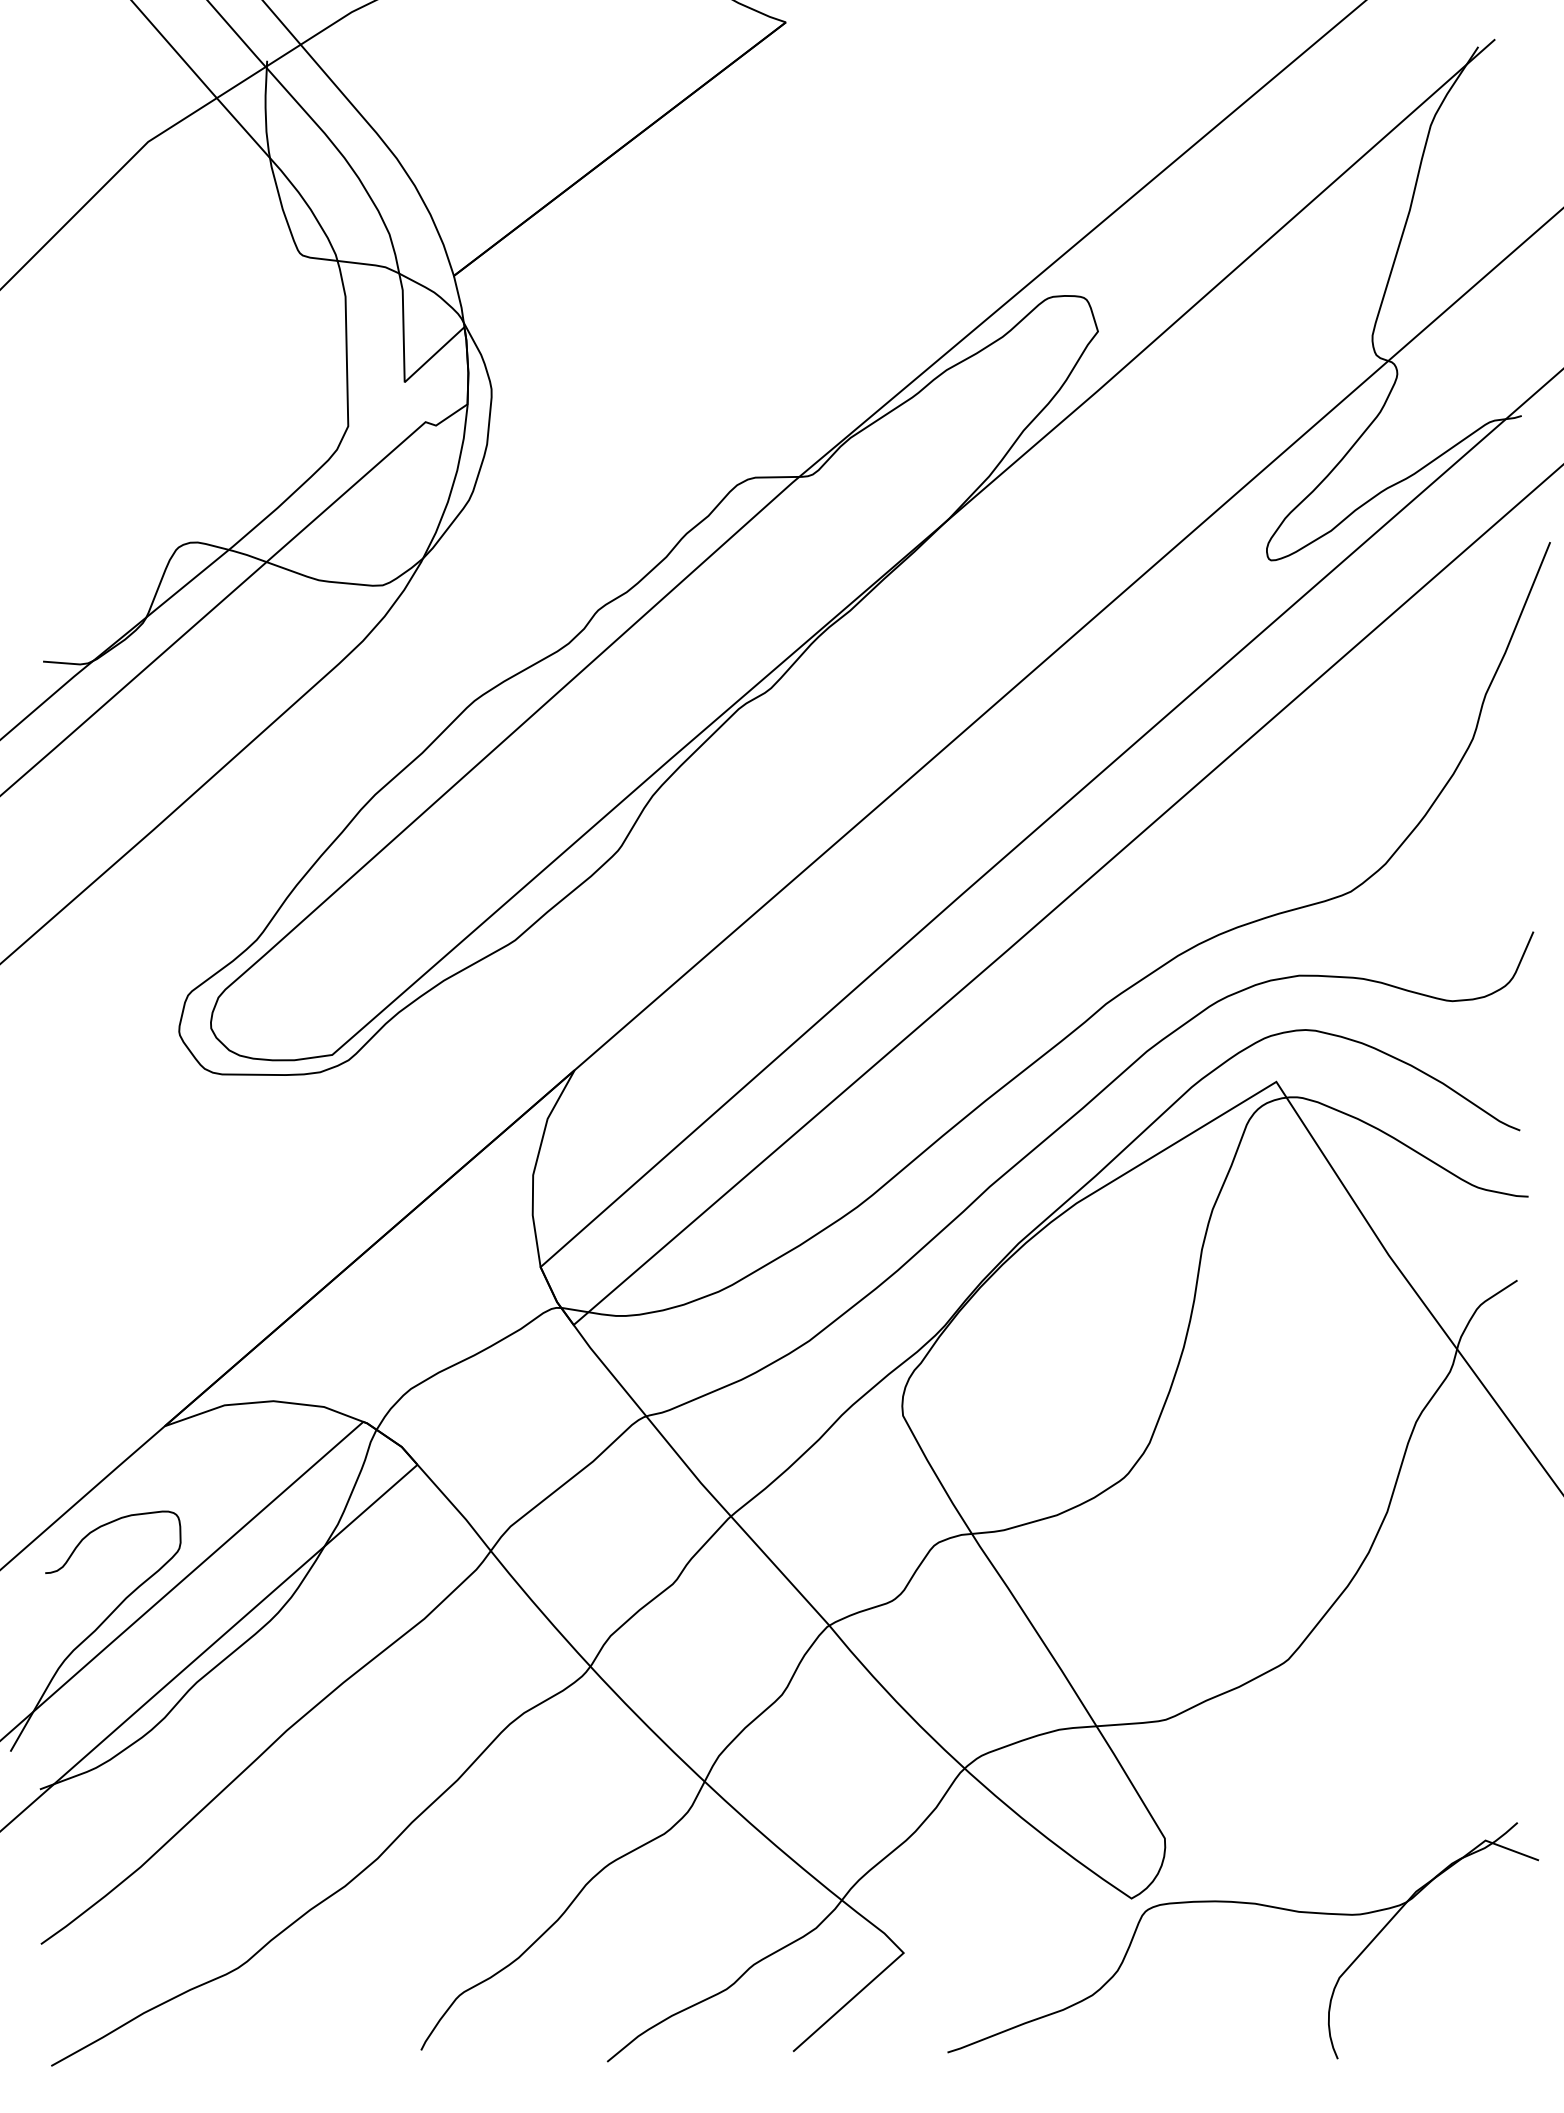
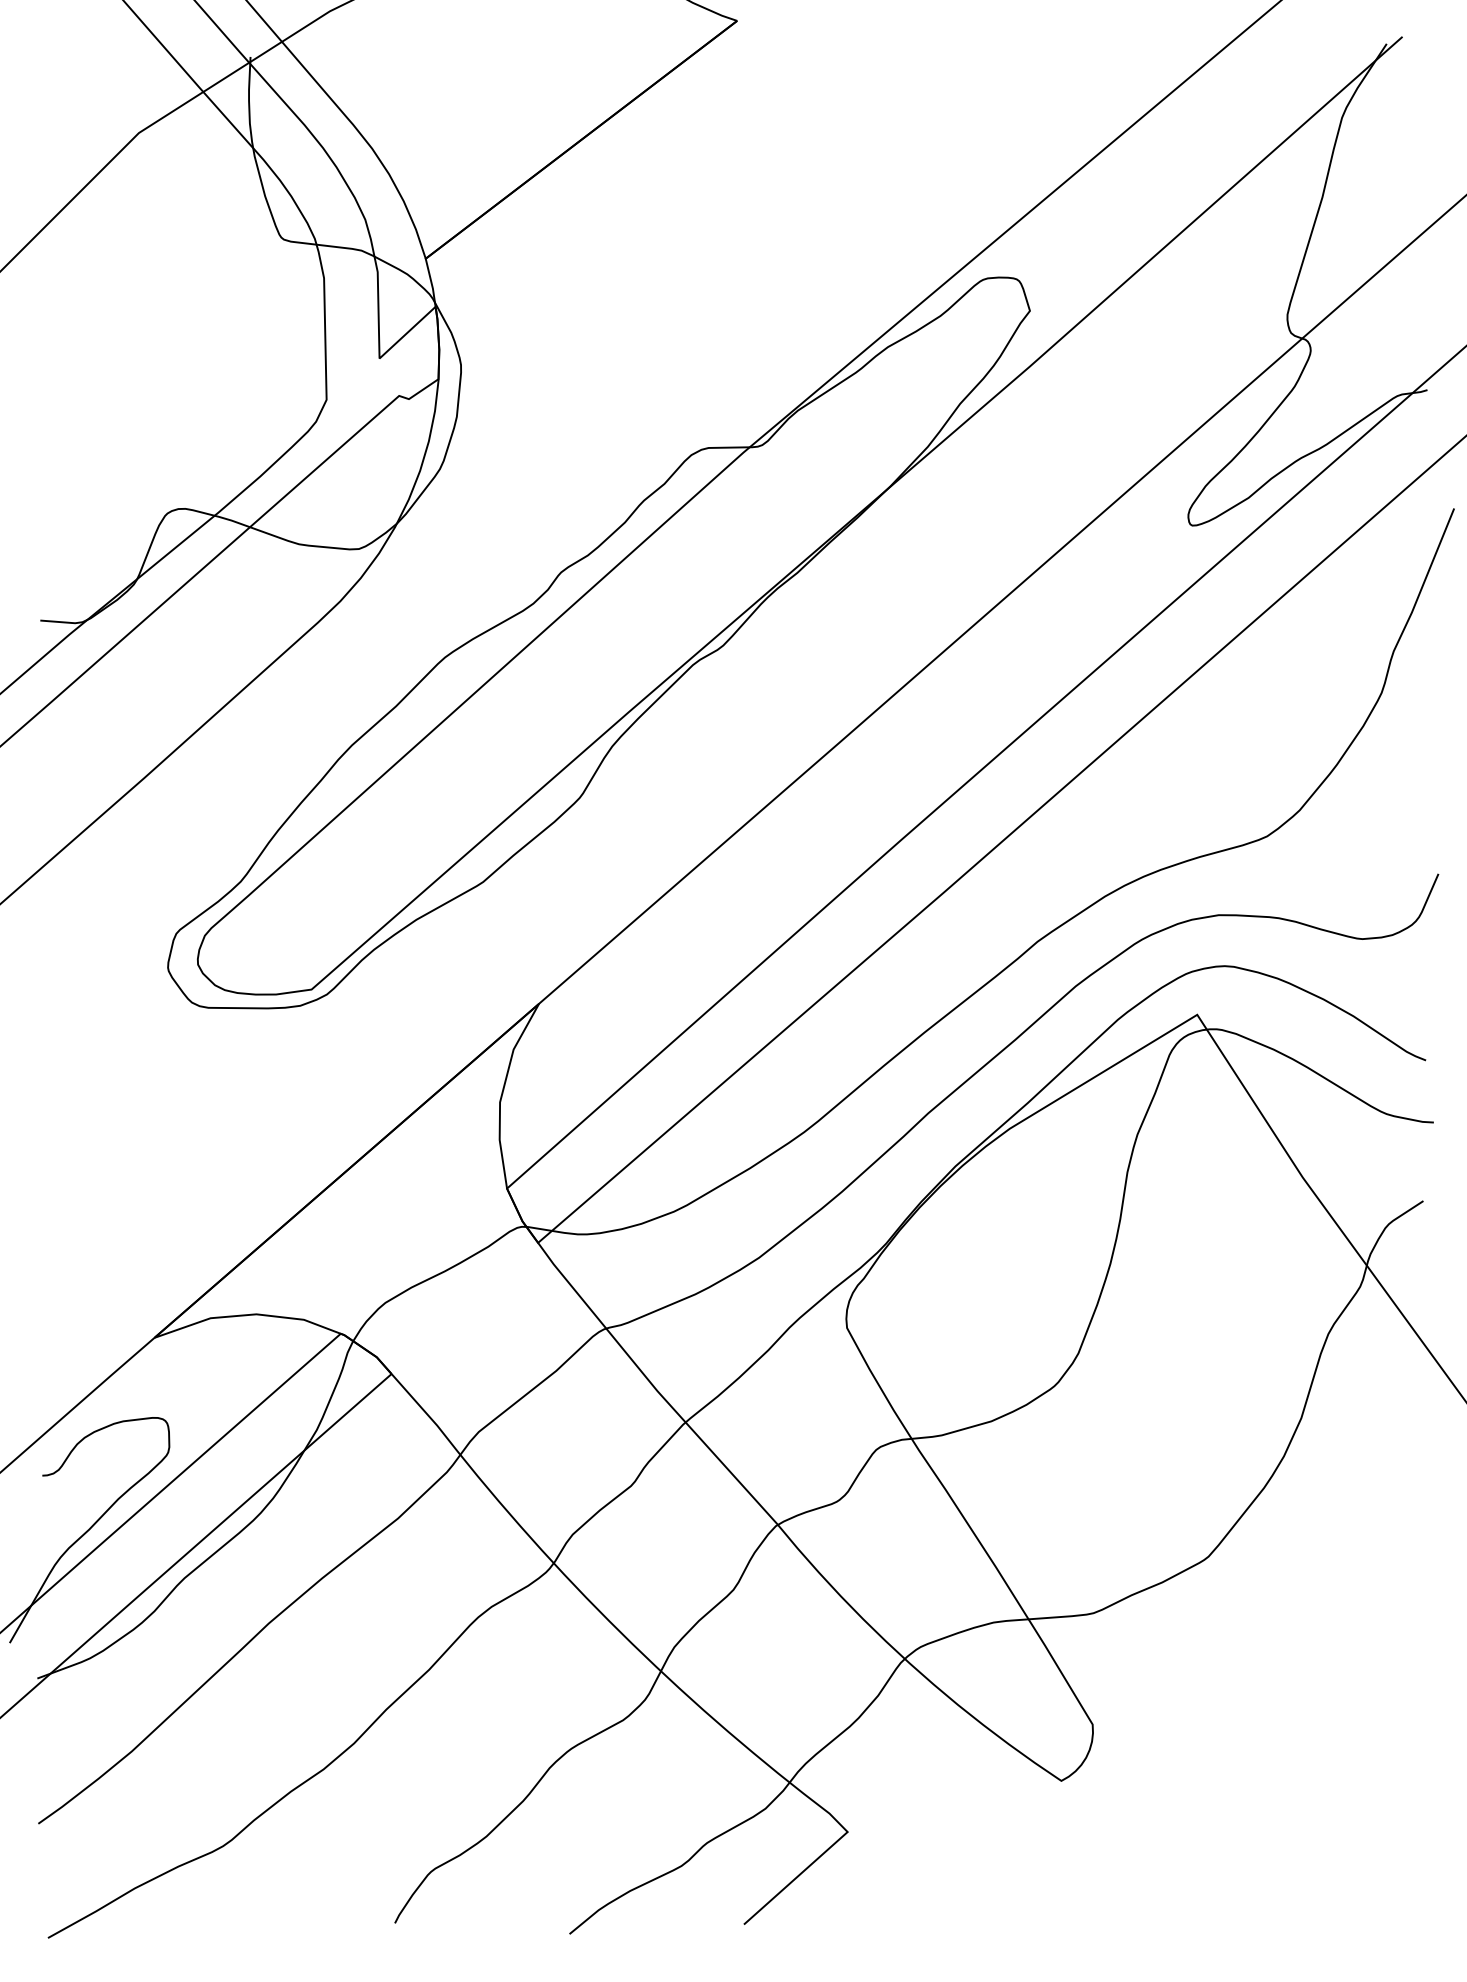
part: (1247, 1904) -> (1170, 1786), removed

